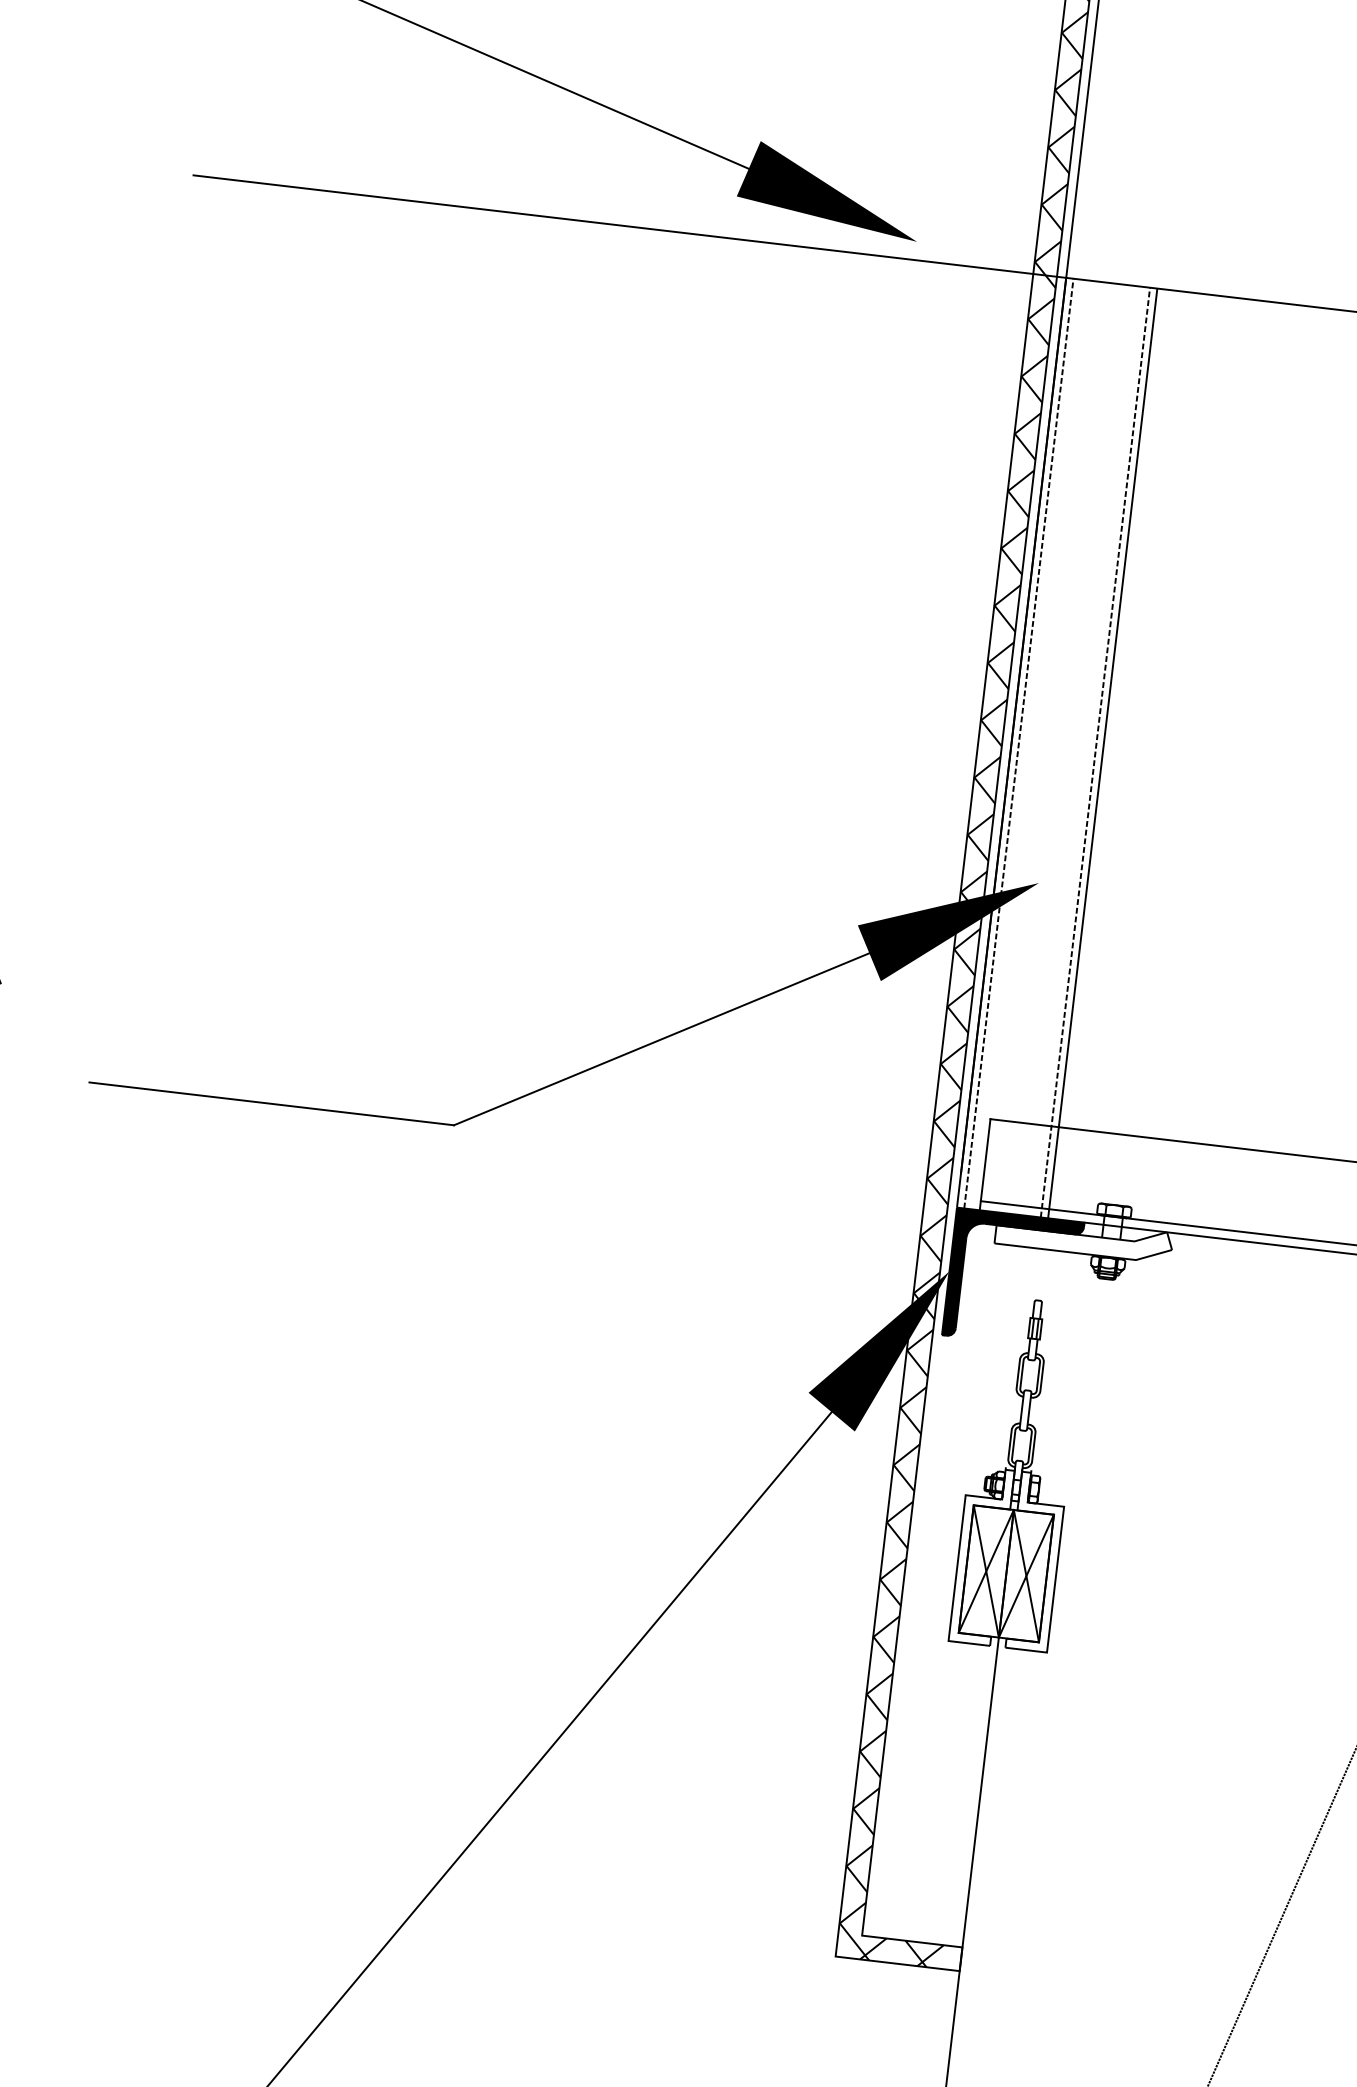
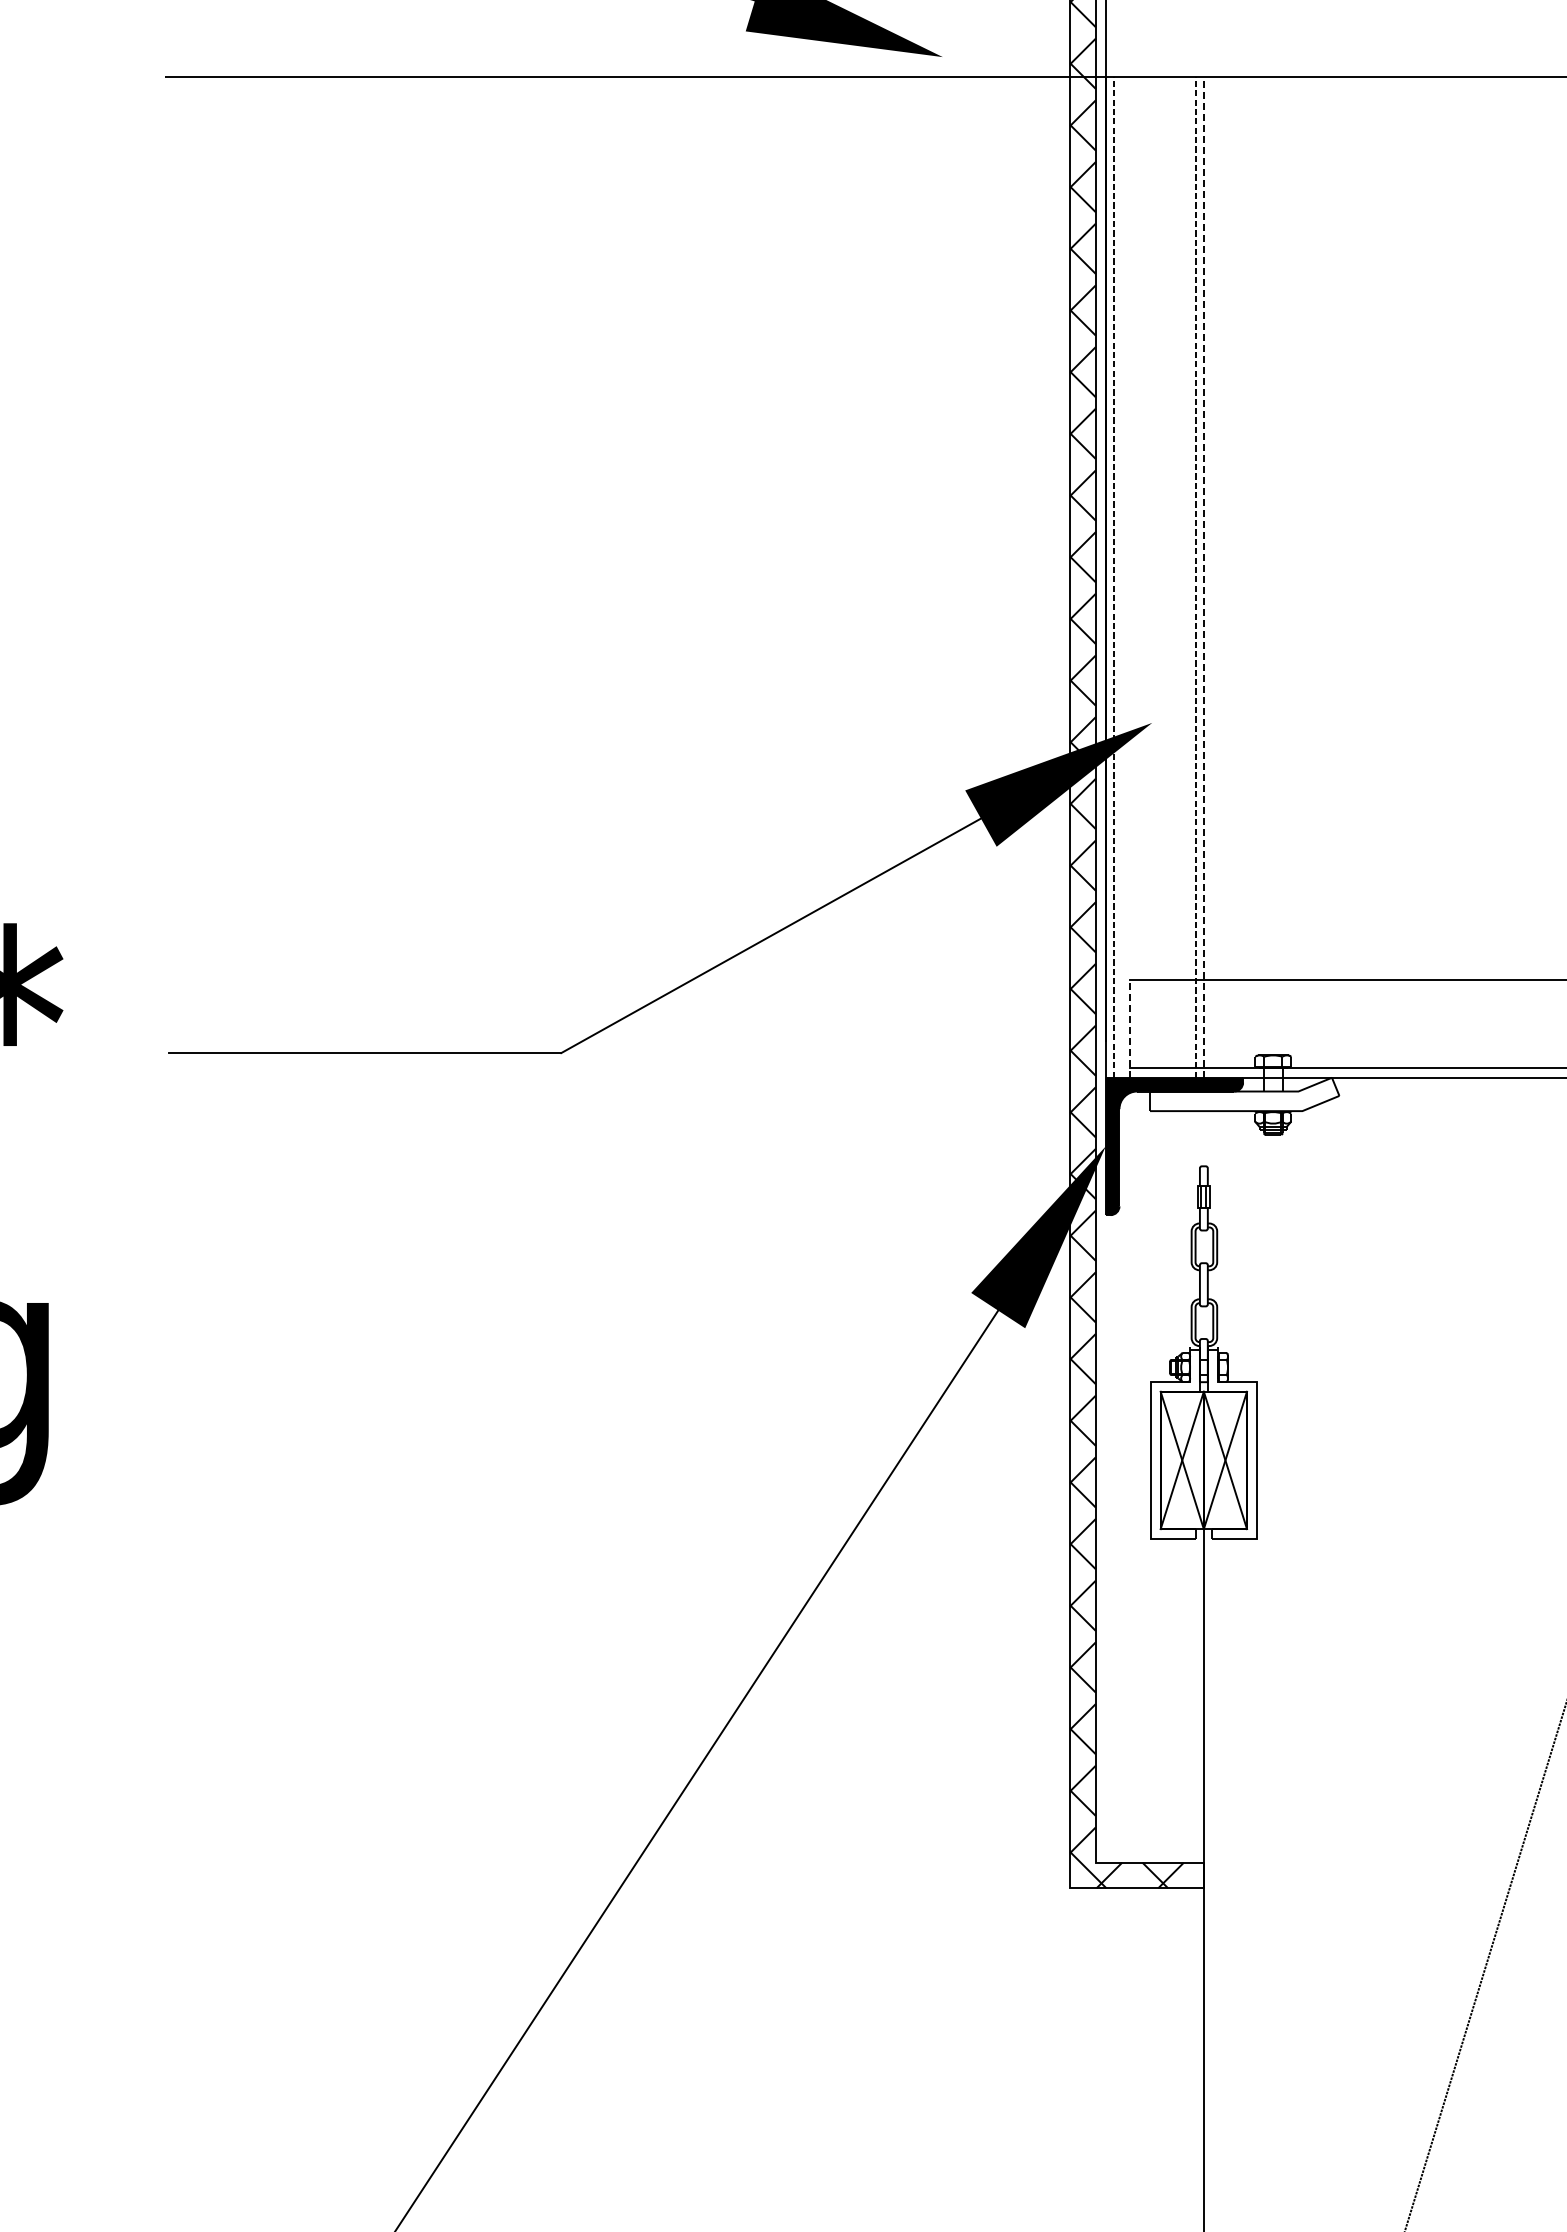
line: (1102, 753) -> (1203, 577), solid -> dashed
line: (985, 1164) -> (1130, 1028), solid -> dashed

